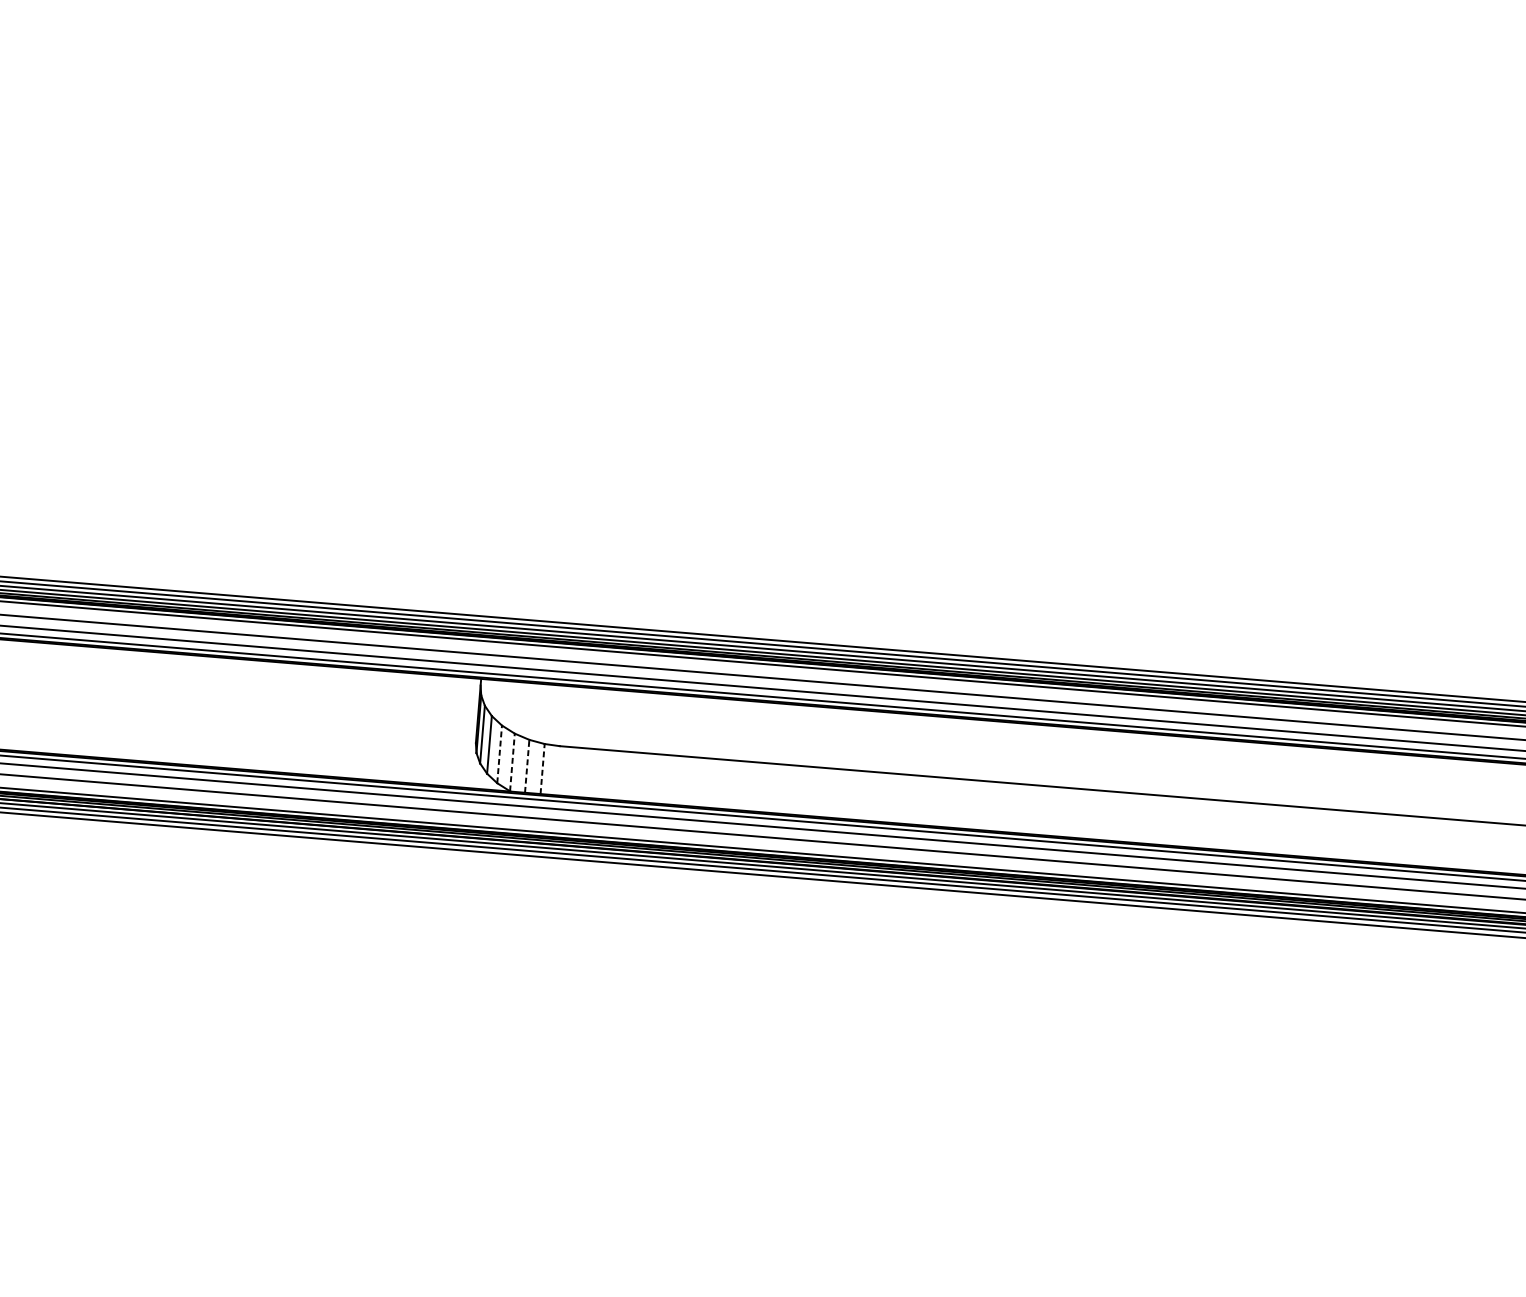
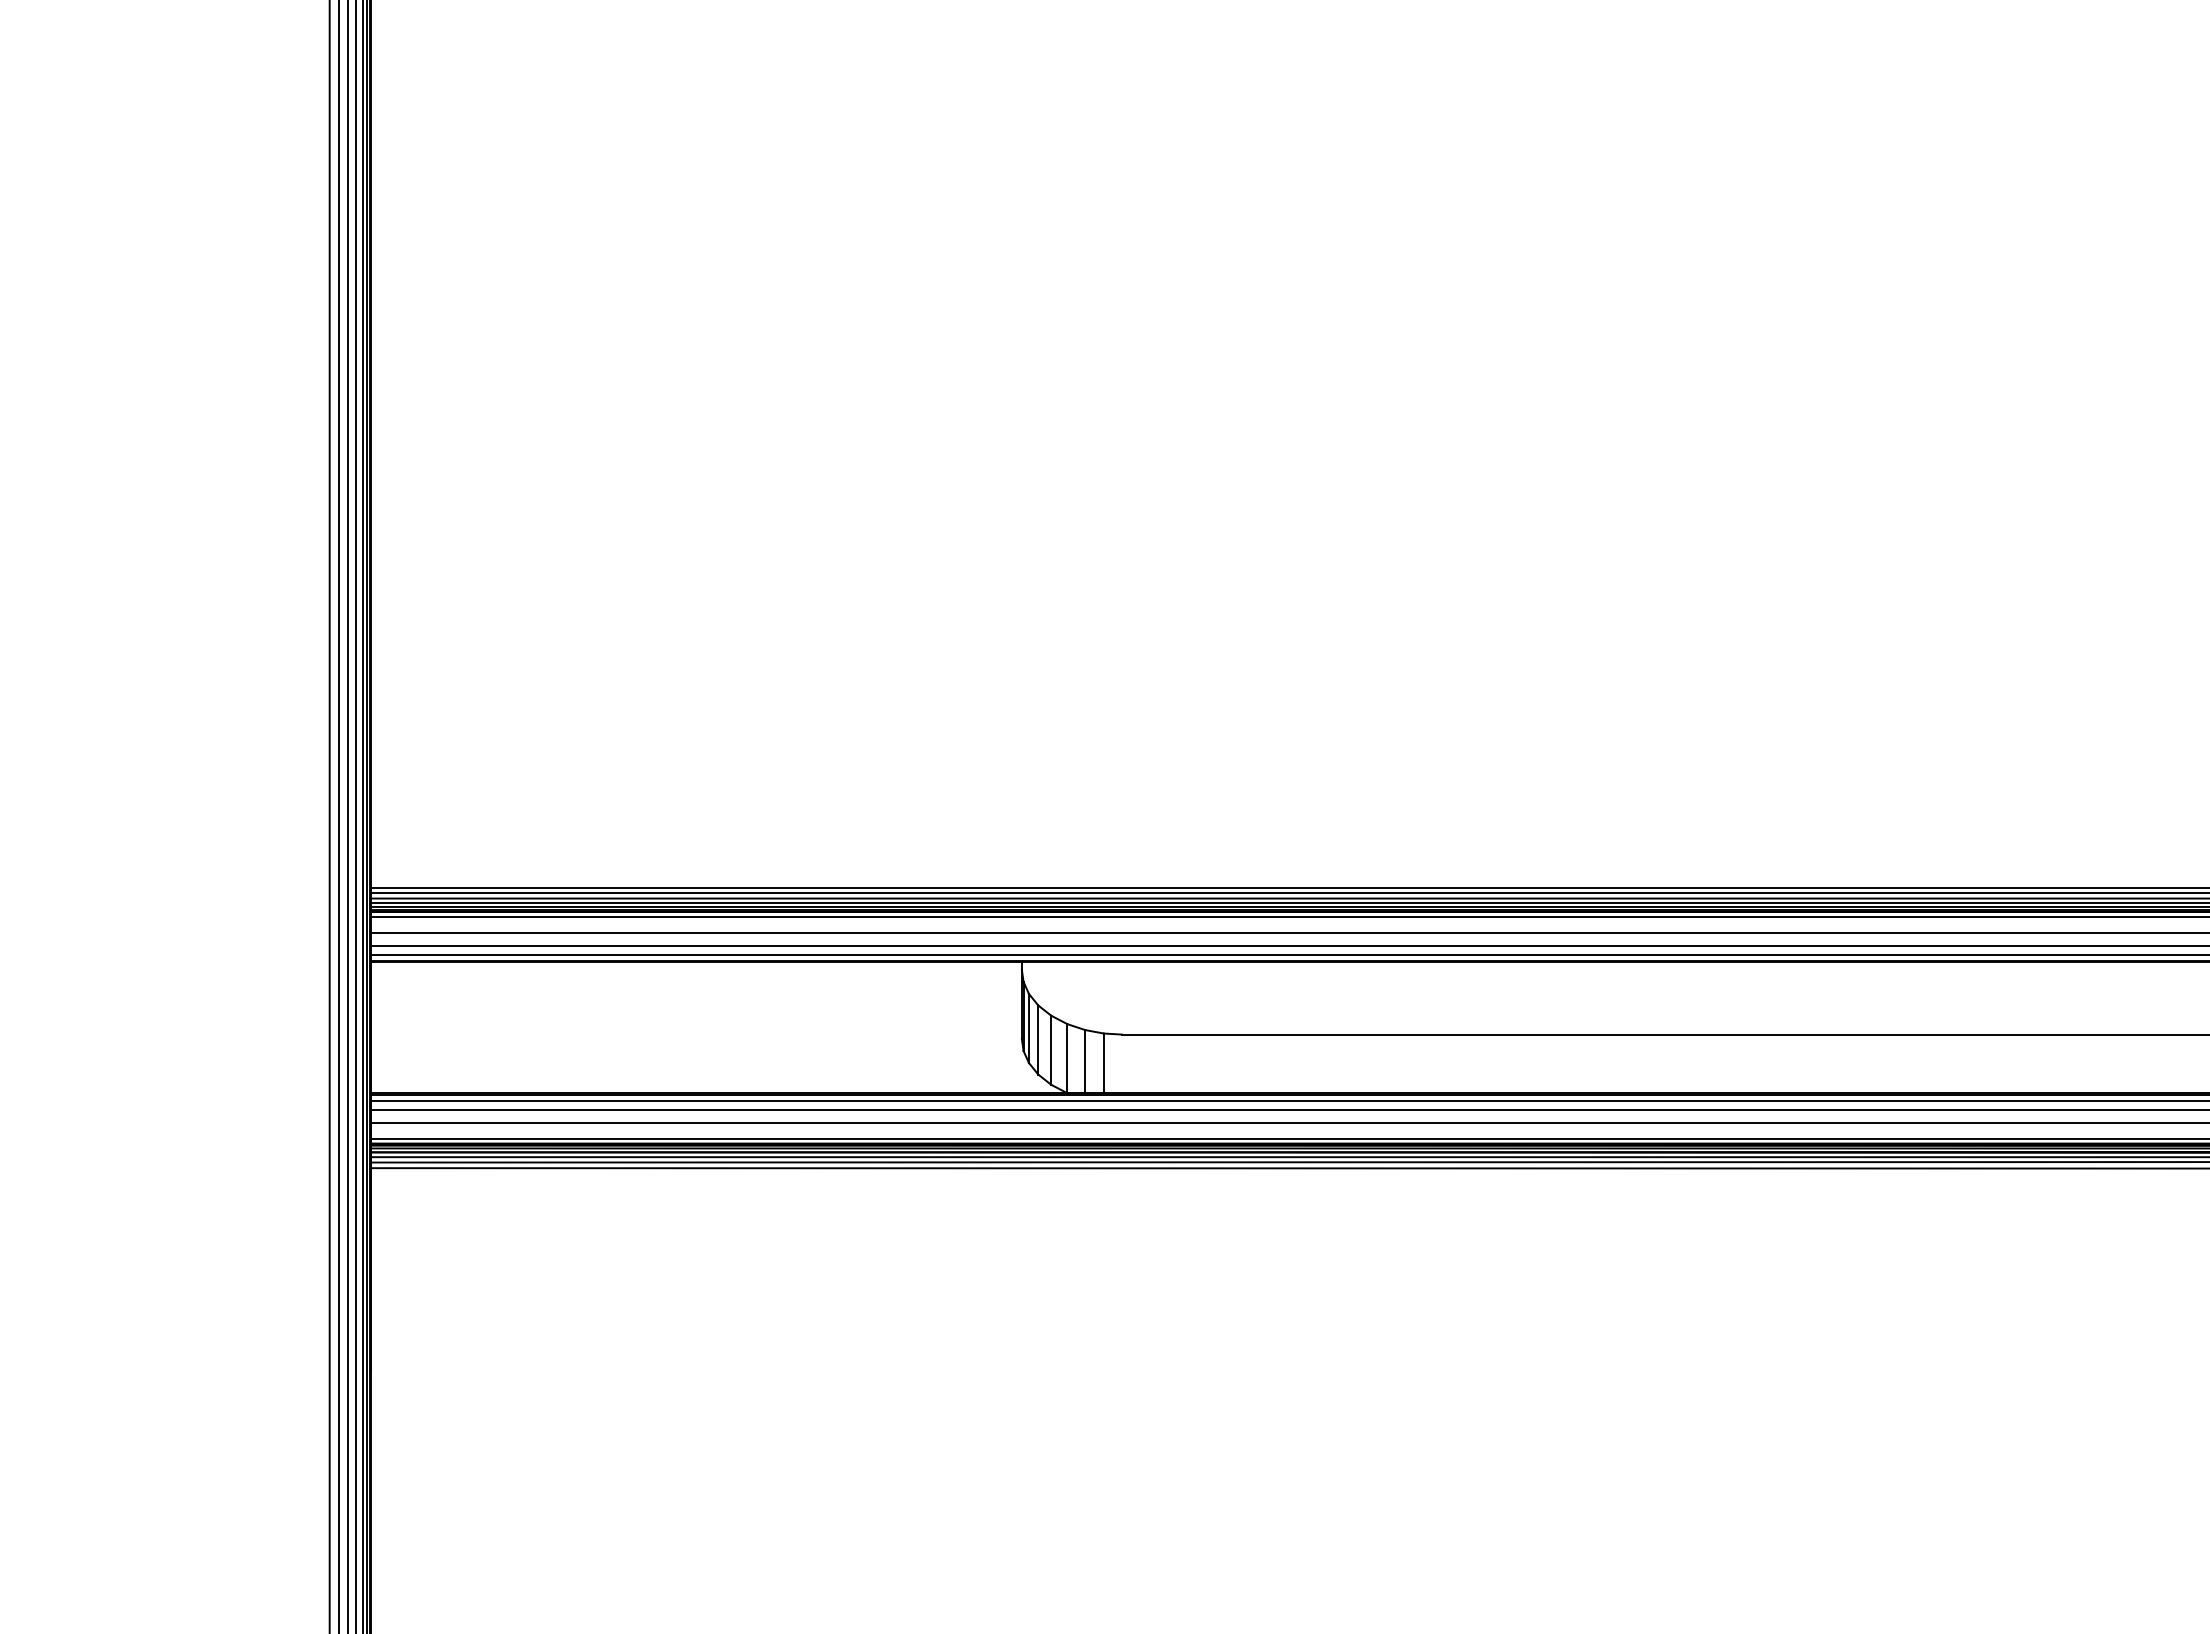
line: (499, 754) -> (1051, 1050), dashed -> solid
line: (512, 762) -> (1067, 1058), dashed -> solid
line: (527, 766) -> (1085, 1061), dashed -> solid
line: (542, 769) -> (1103, 1063), dashed -> solid

